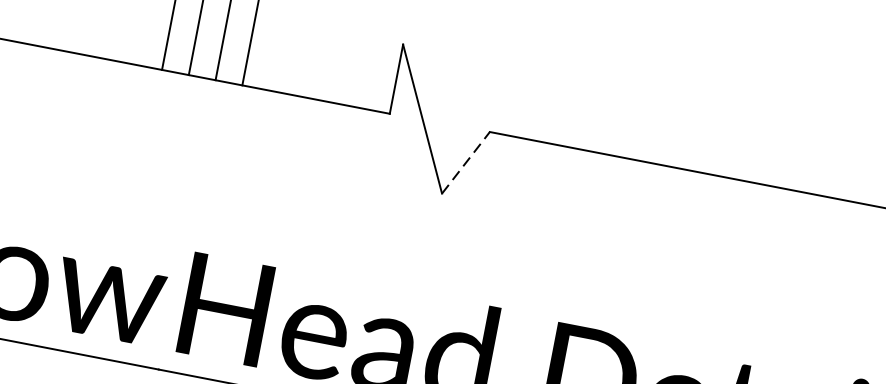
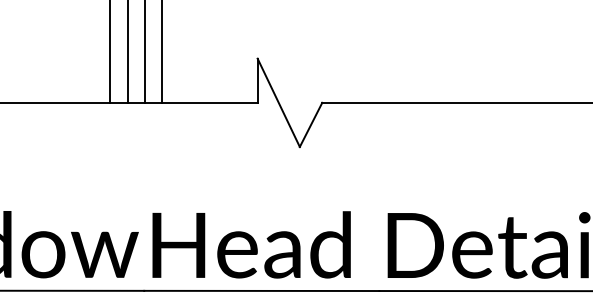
line: (466, 162) -> (311, 124), dashed -> solid

